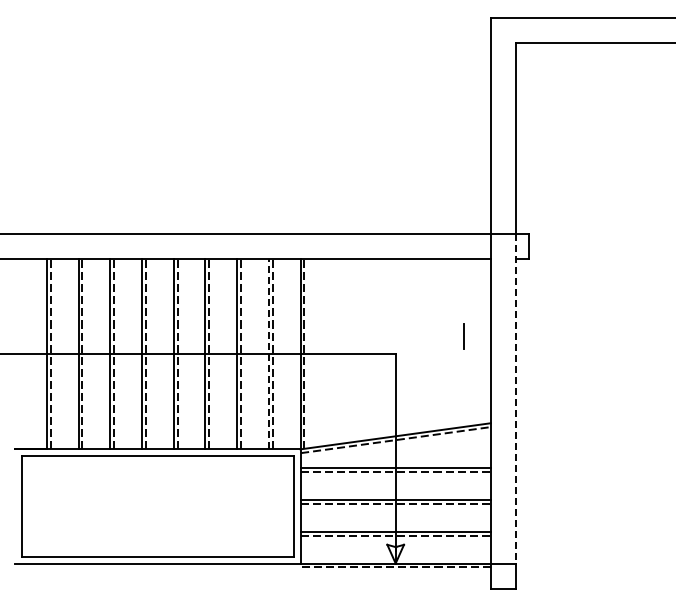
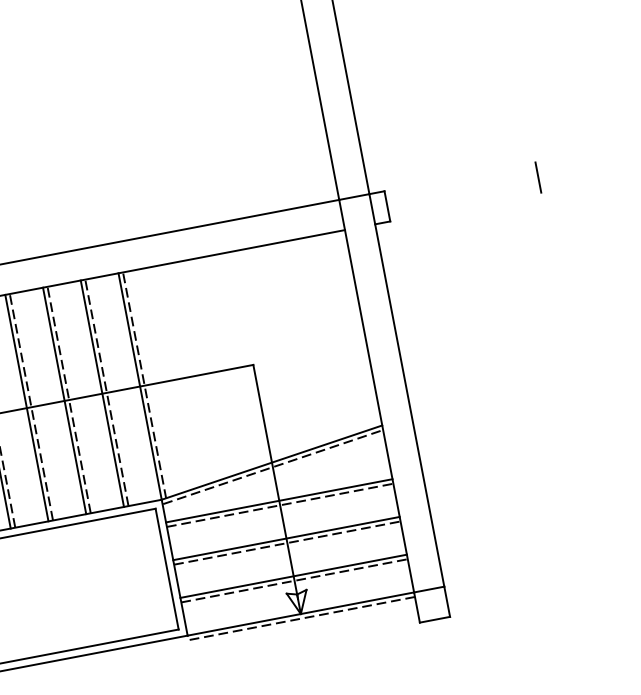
line: (463, 336) -> (538, 177), moved
line: (268, 353) -> (101, 392), dashed -> solid
line: (516, 398) -> (407, 390), dashed -> solid

